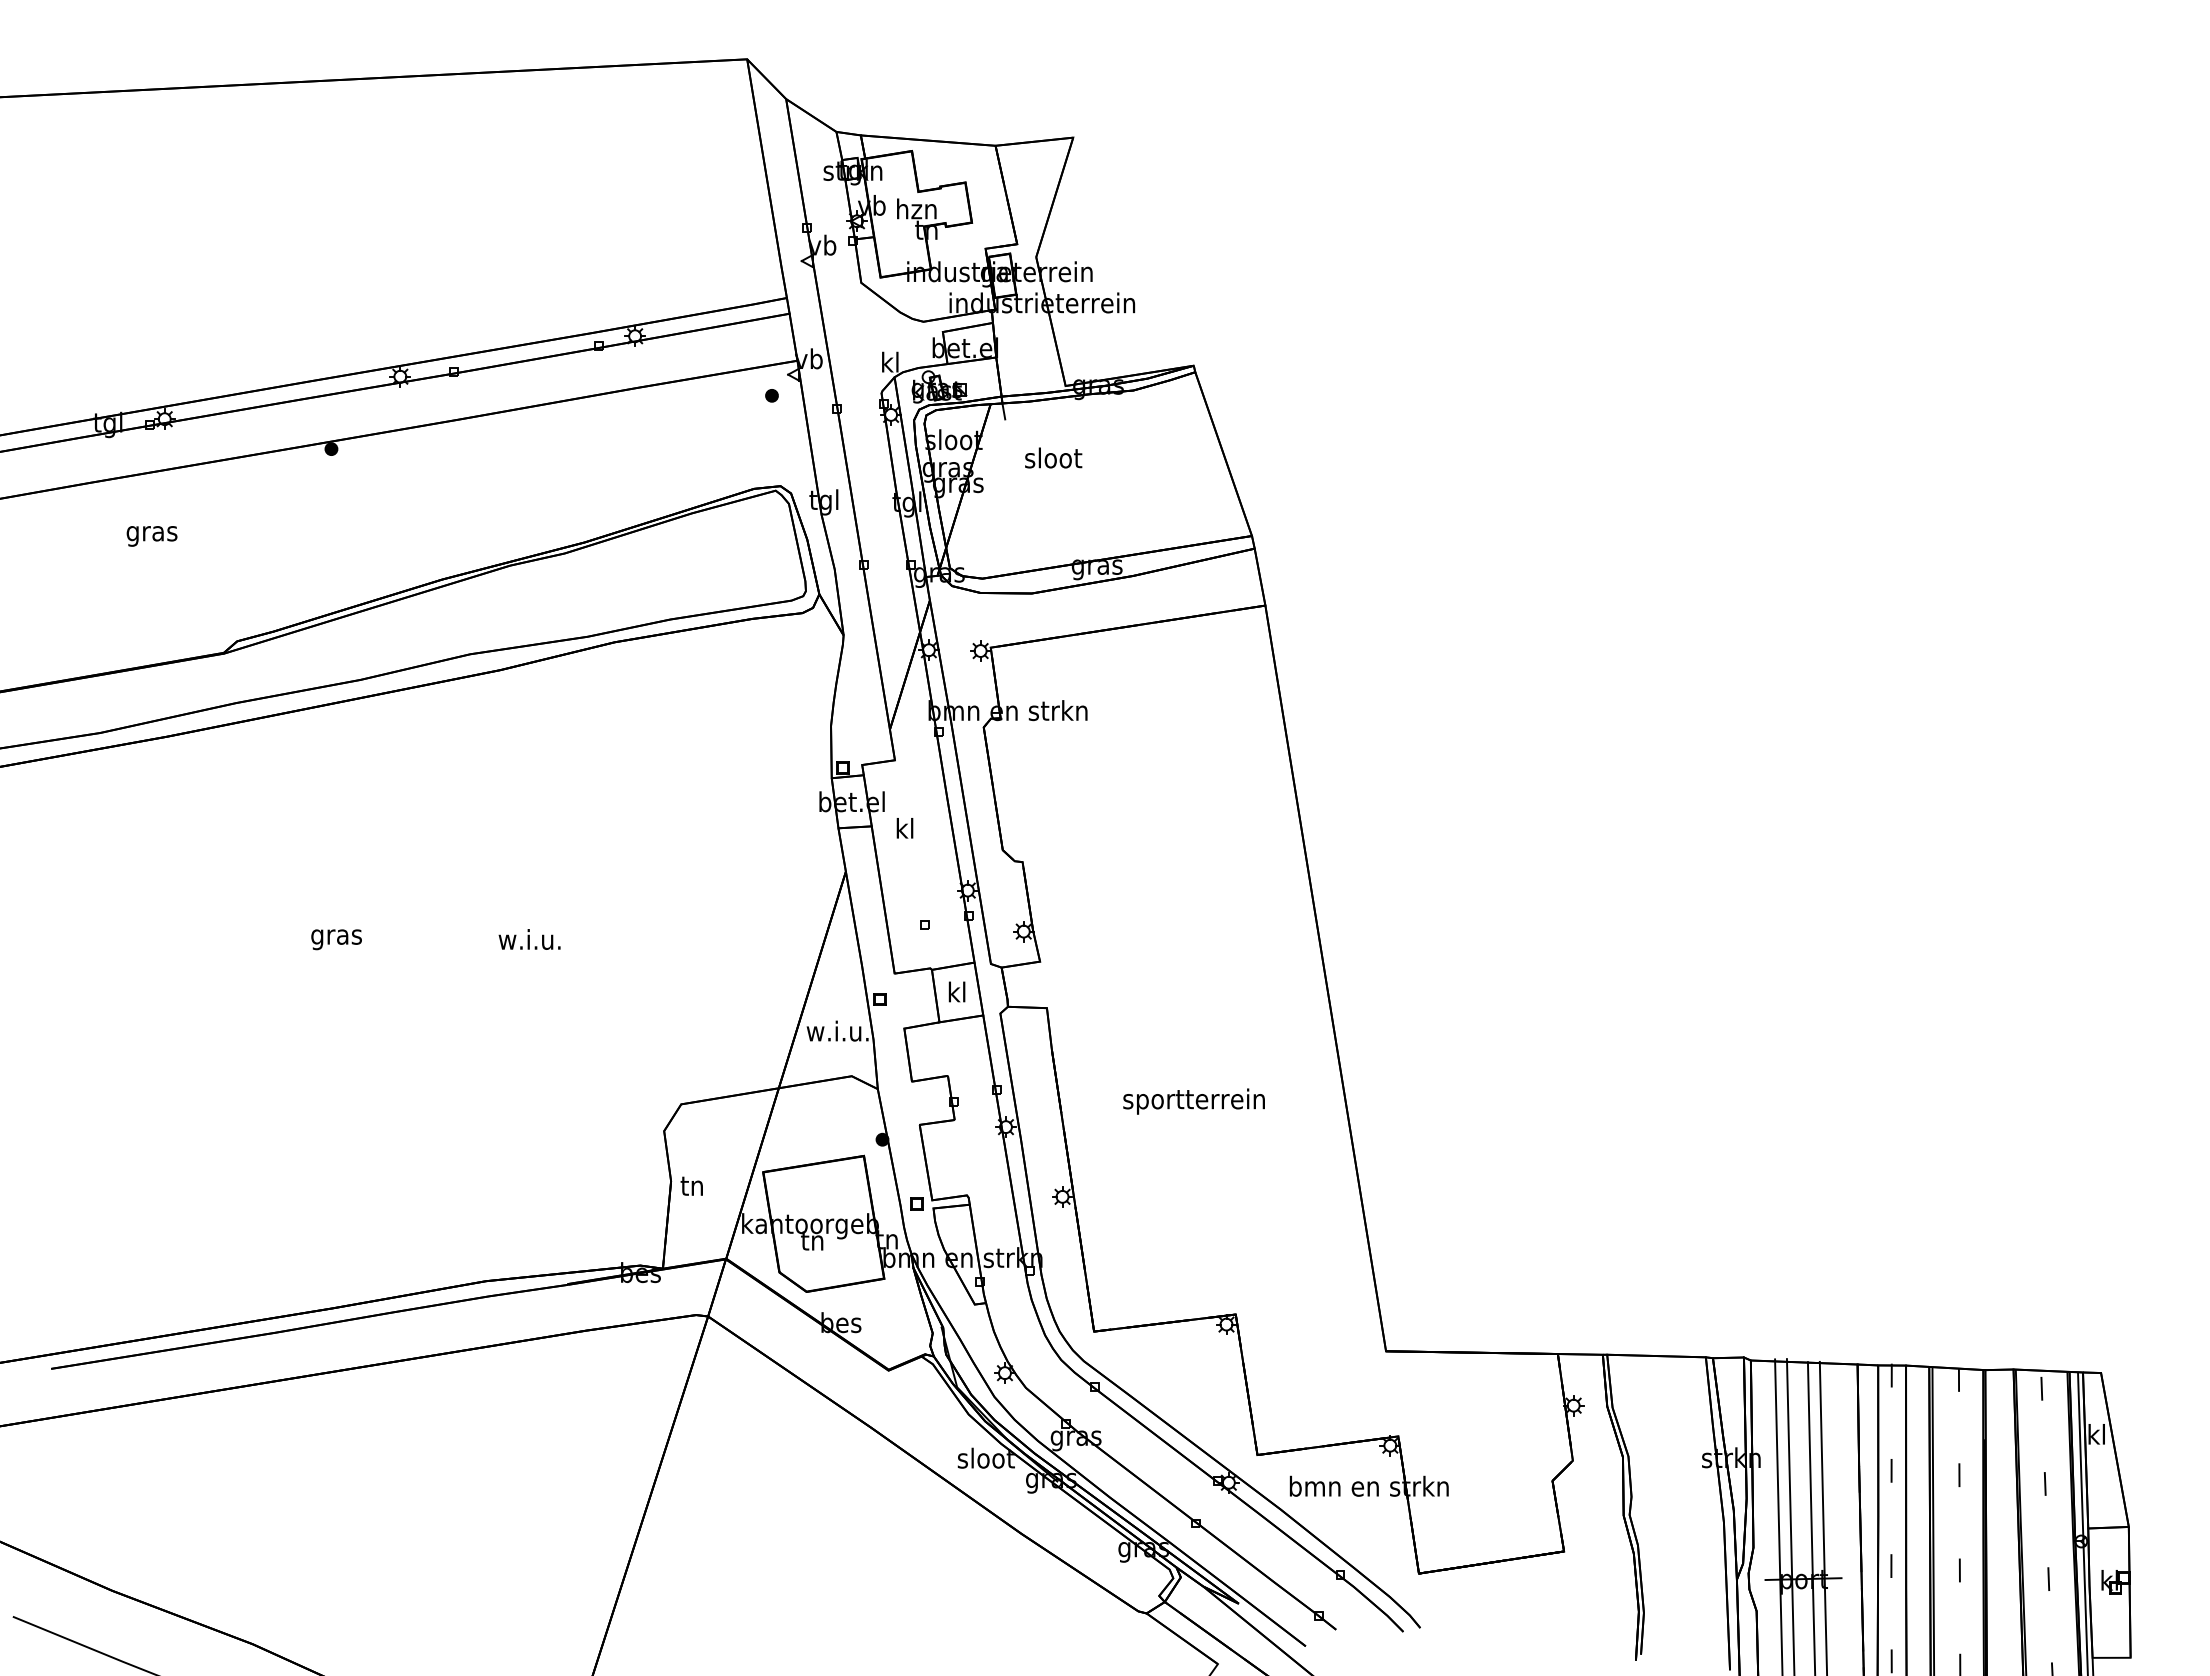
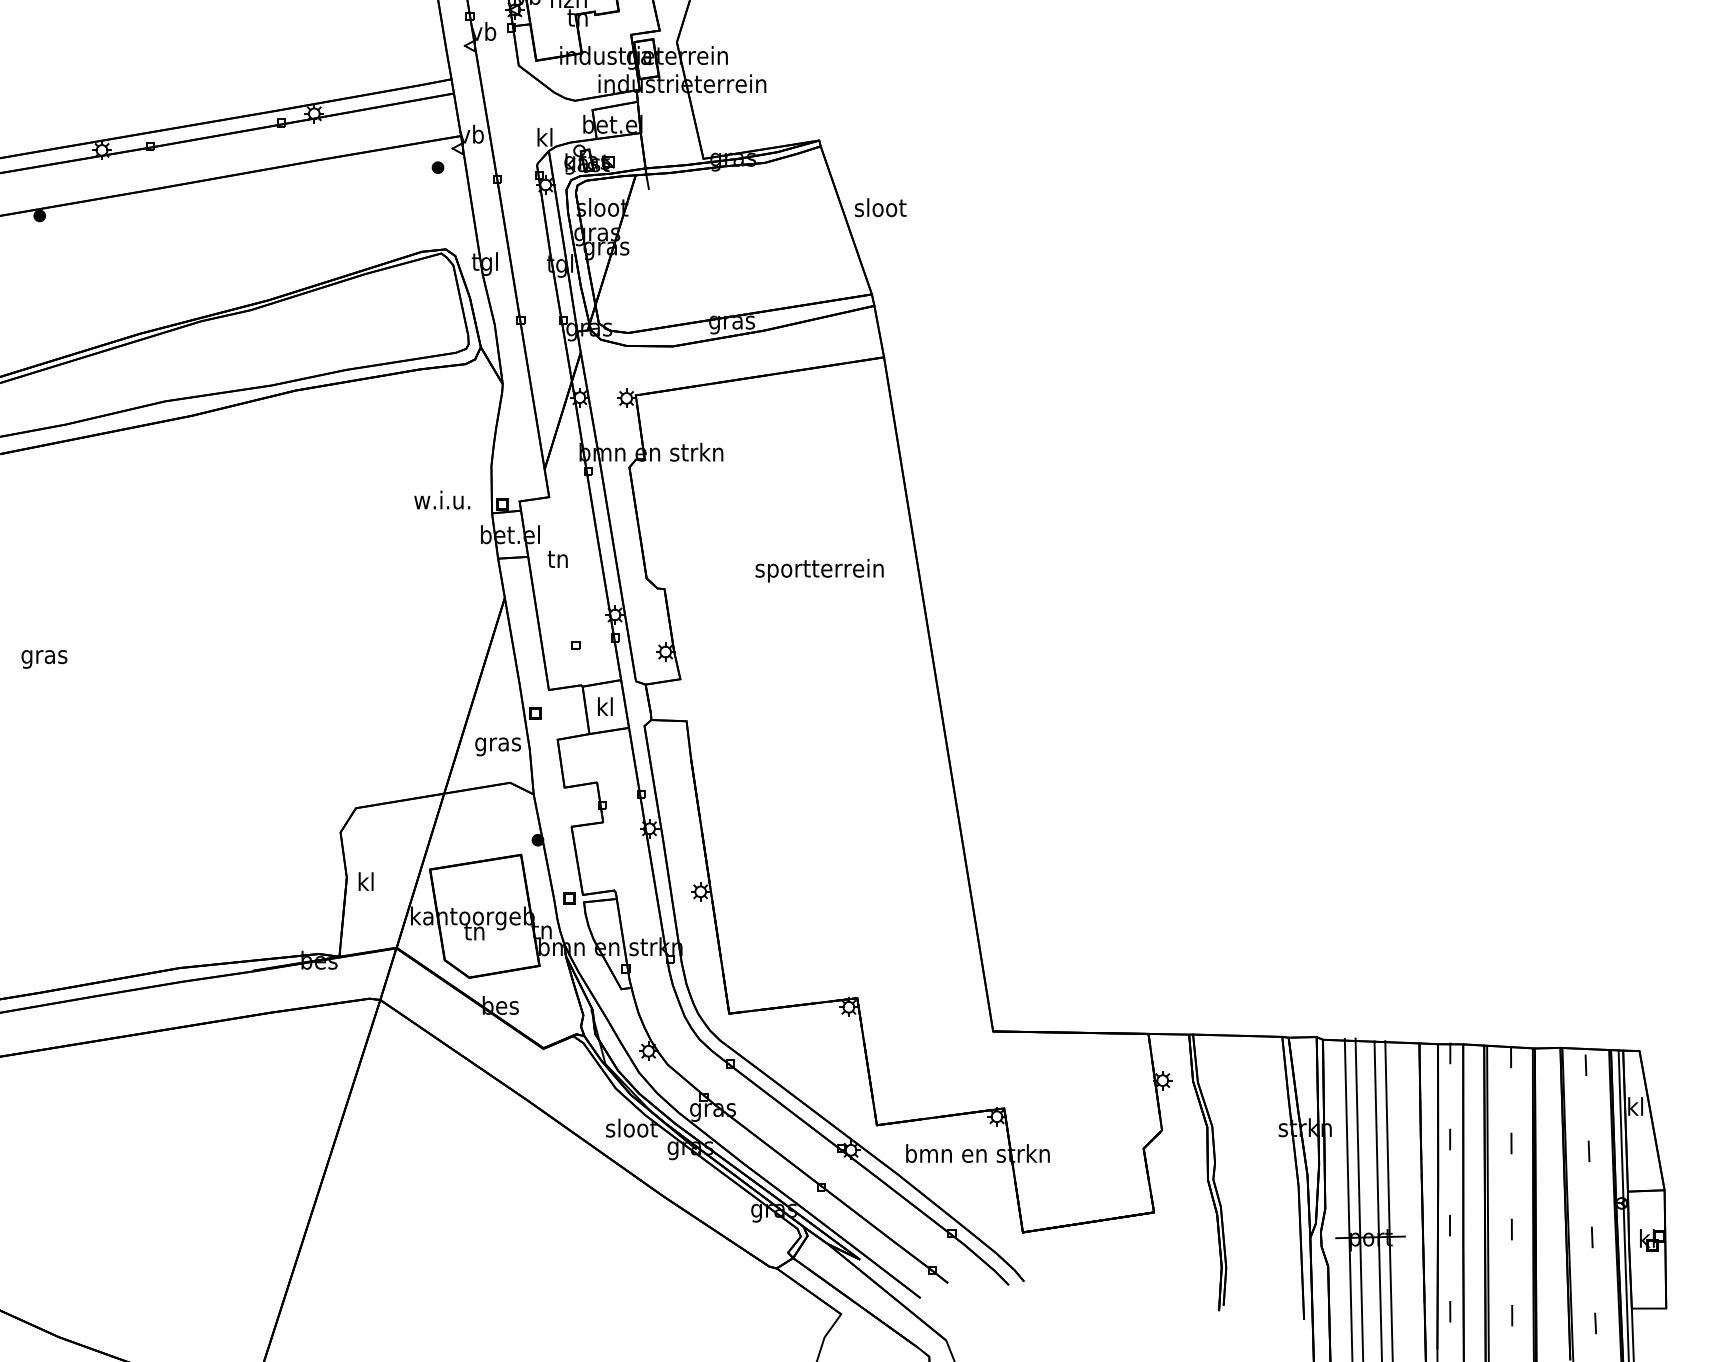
text: (1053, 457) -> (880, 207), moved
text: (904, 828) -> (557, 558), kl -> tn
text: (529, 939) -> (442, 500), moved
text: (837, 1033) -> (497, 744), w.i.u. -> gras
text: (1193, 1101) -> (819, 570), moved
text: (691, 1185) -> (365, 881), tn -> kl

